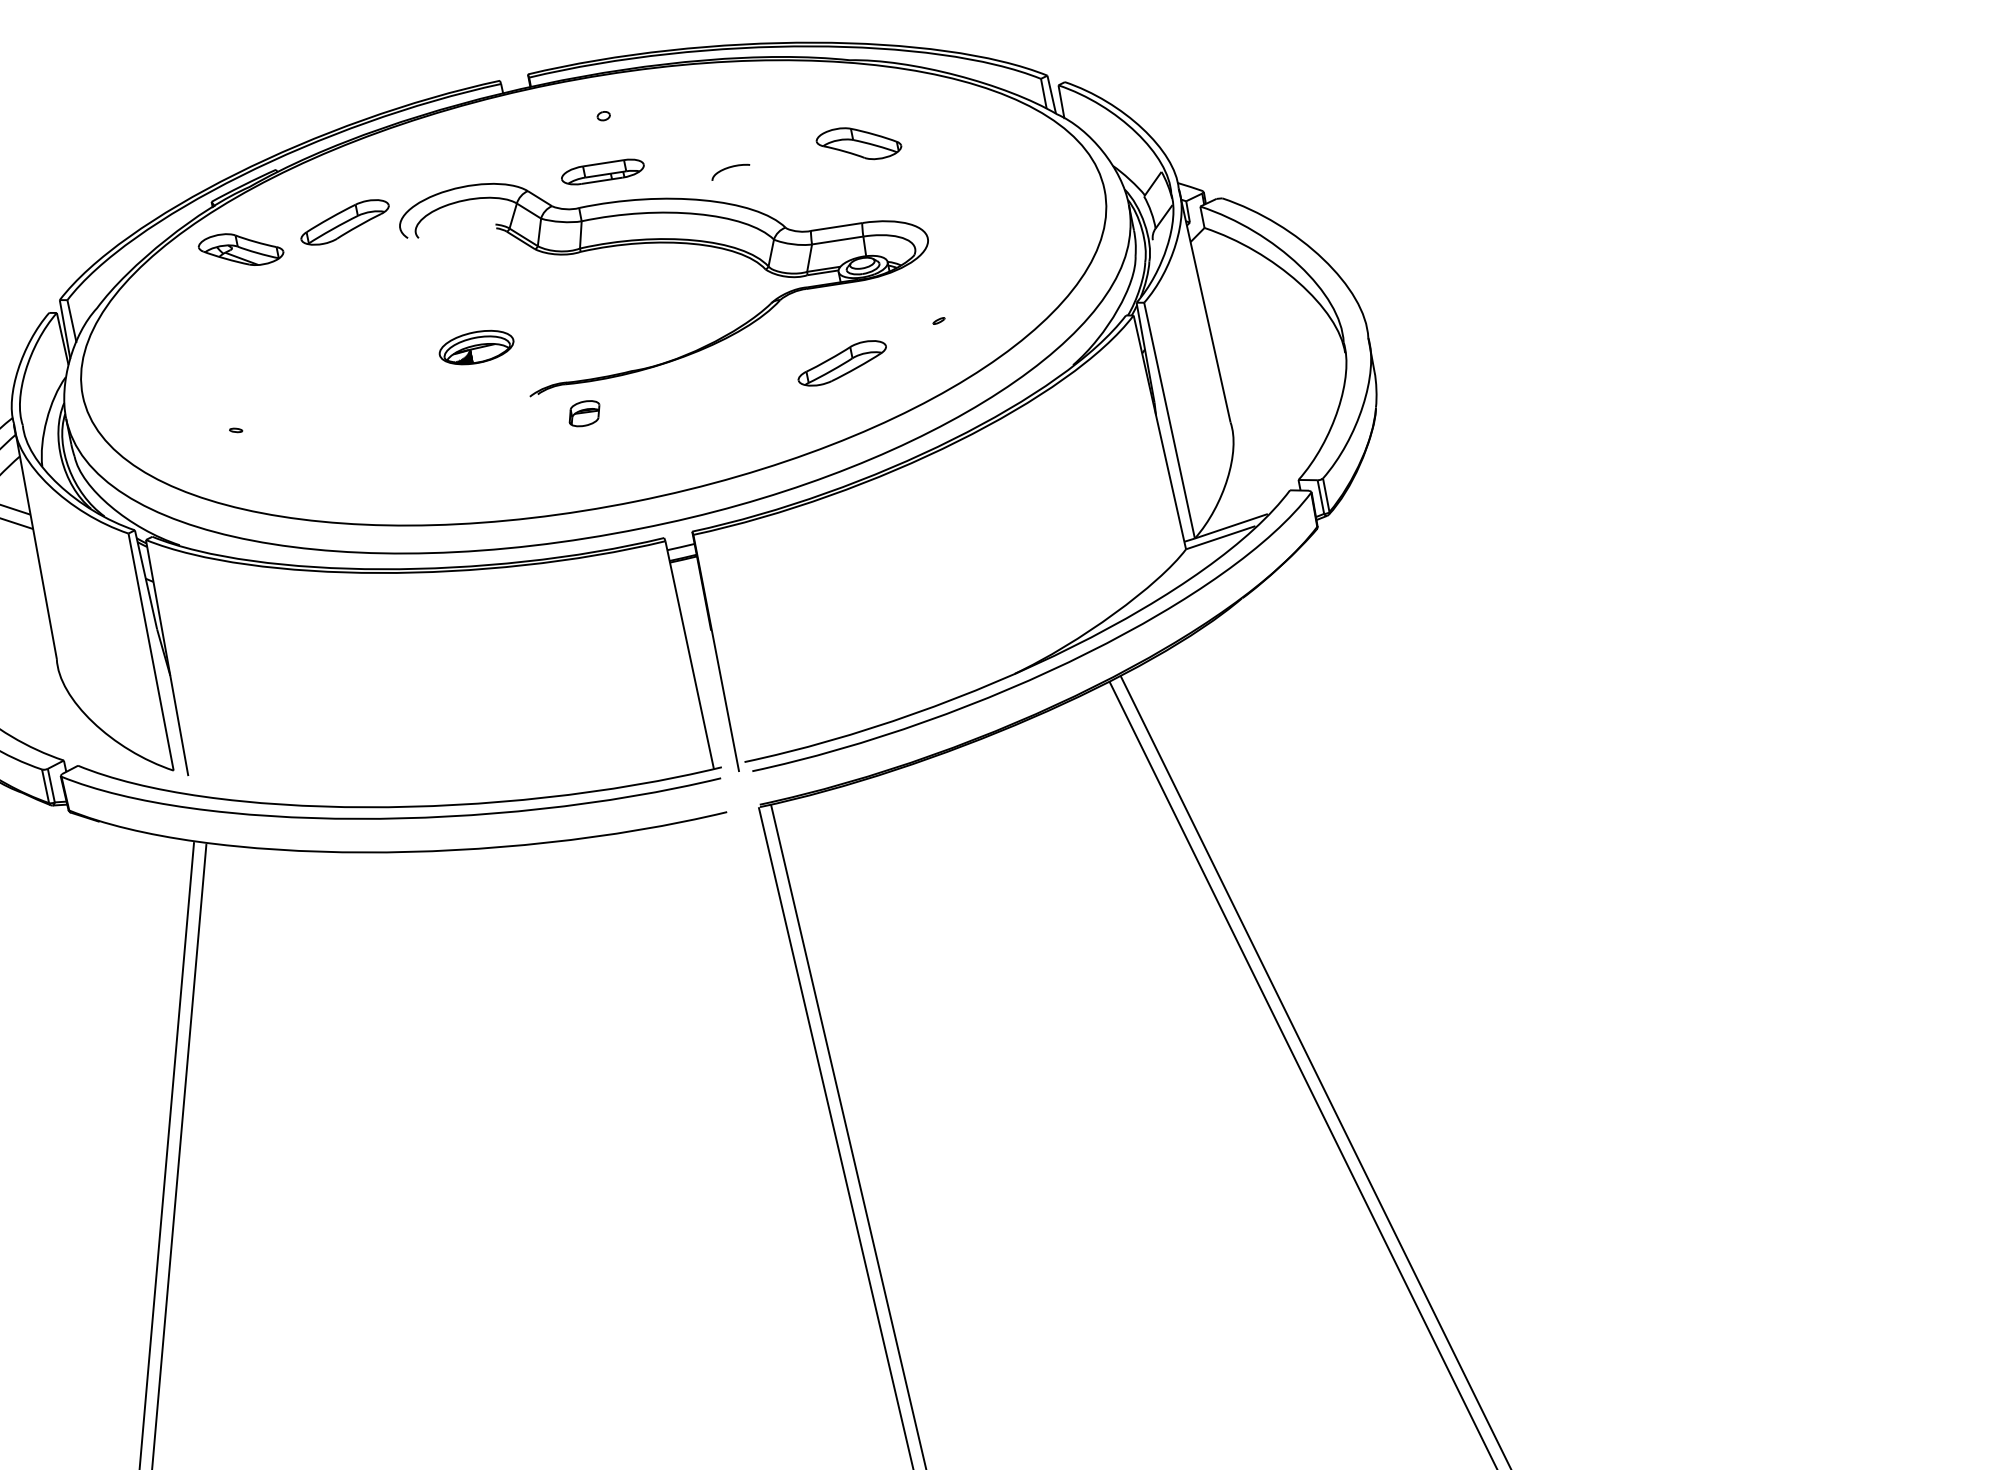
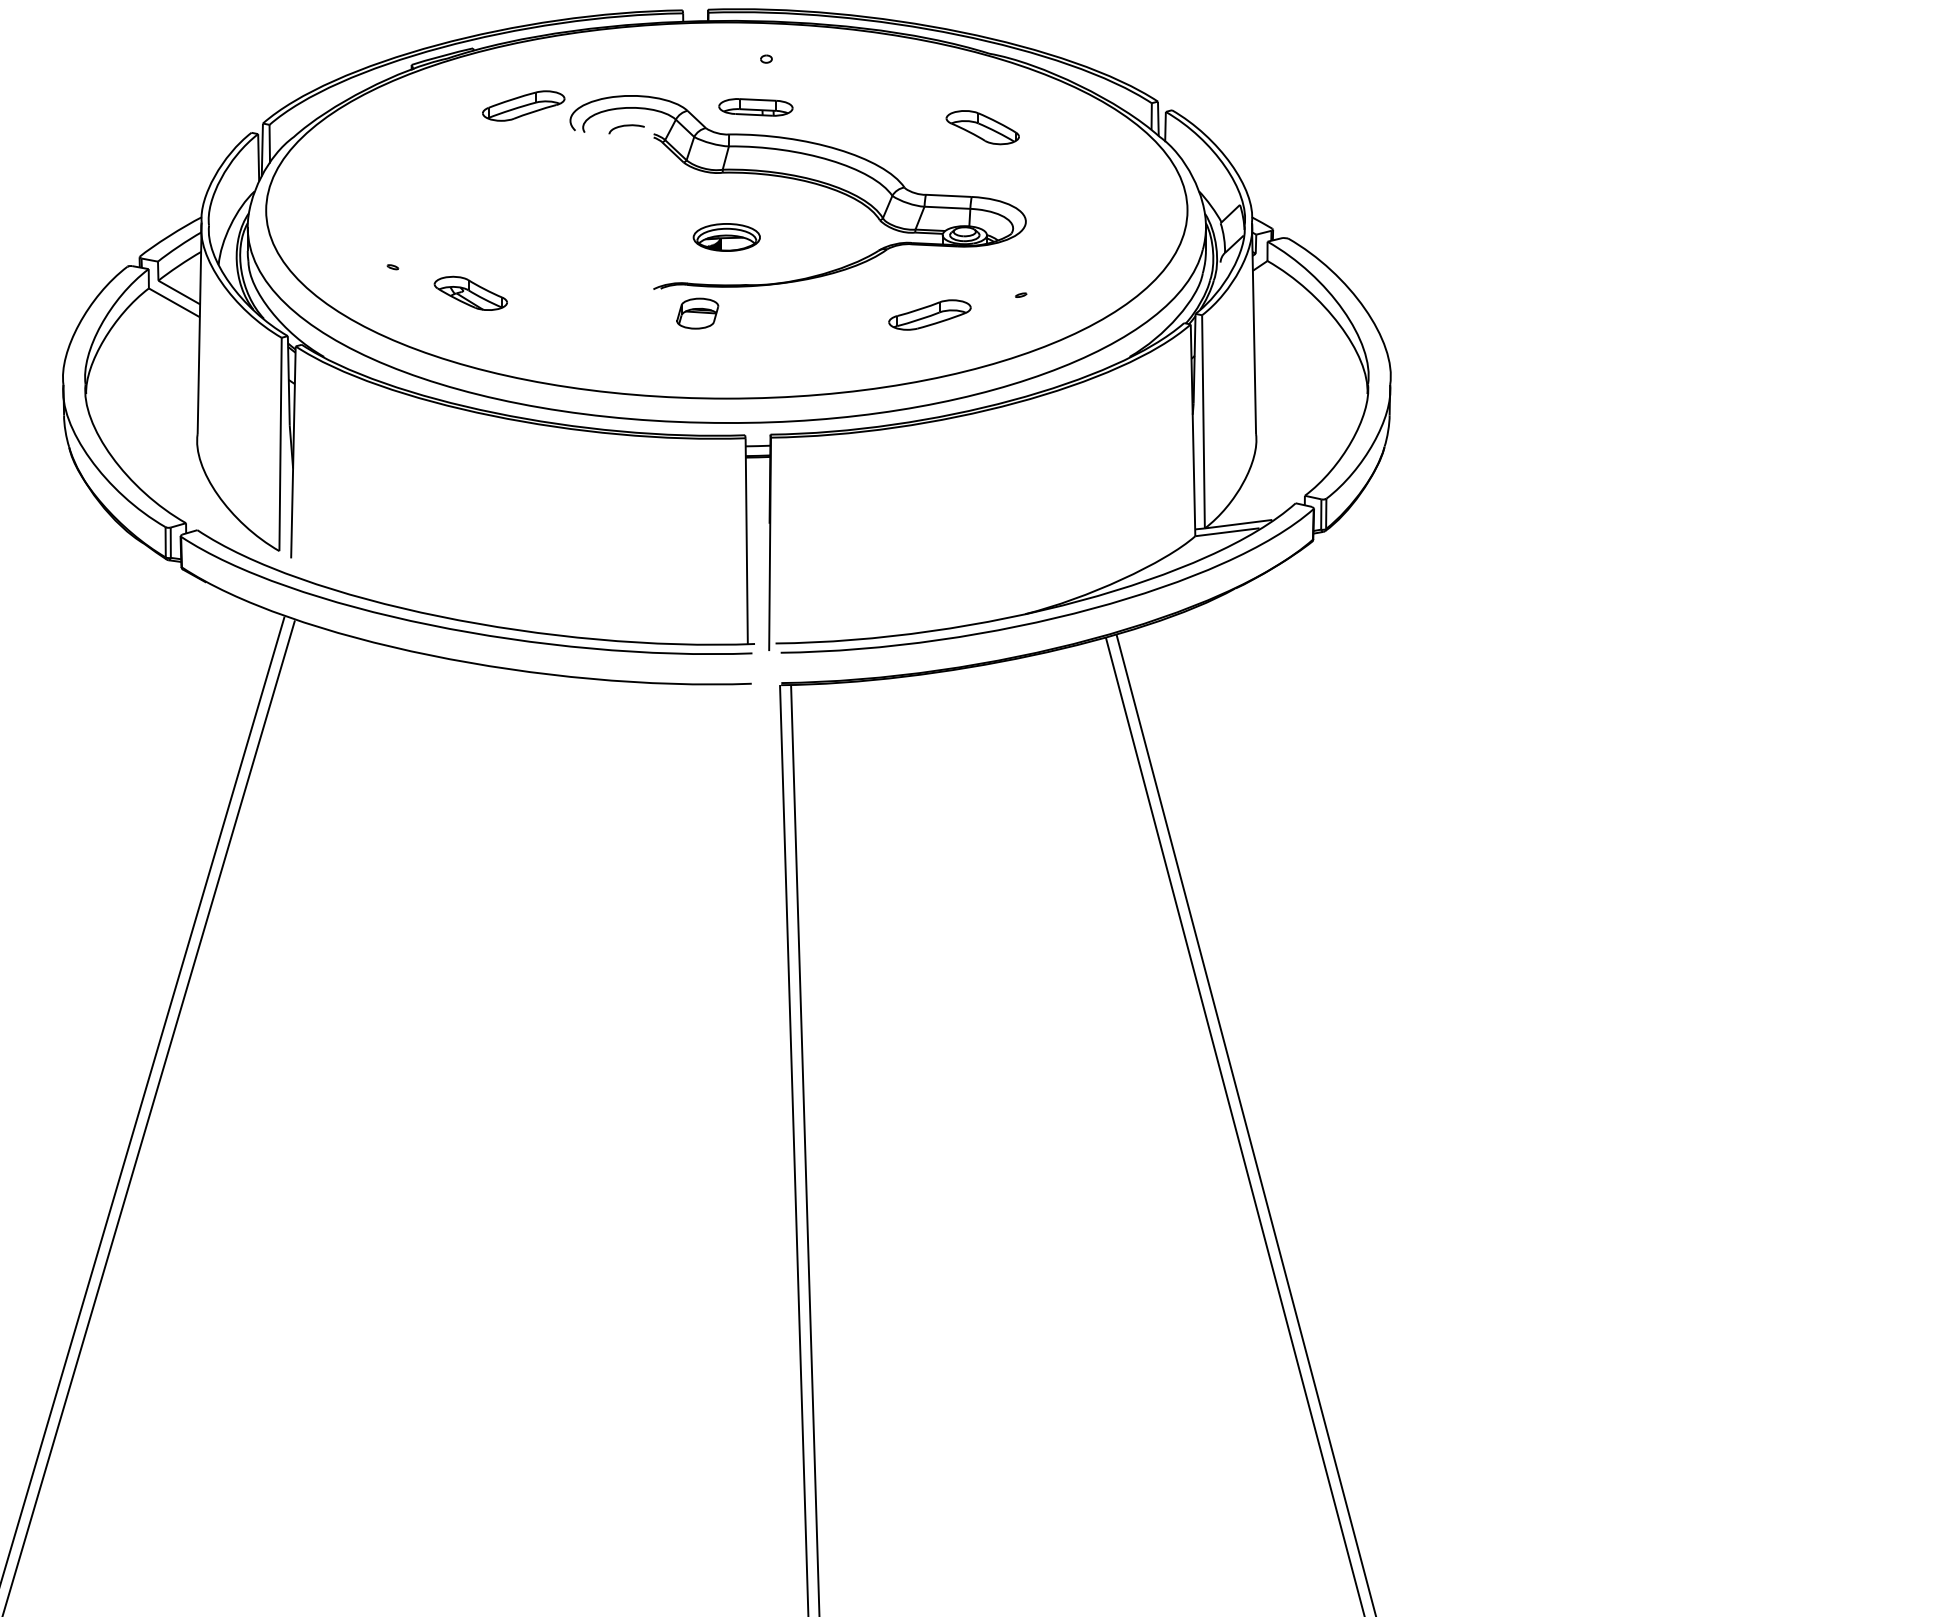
part: (730, 171) -> (626, 129), moved
part: (240, 248) -> (470, 292), moved
part: (476, 347) -> (726, 237), moved
part: (584, 413) -> (697, 313), size x1.43

